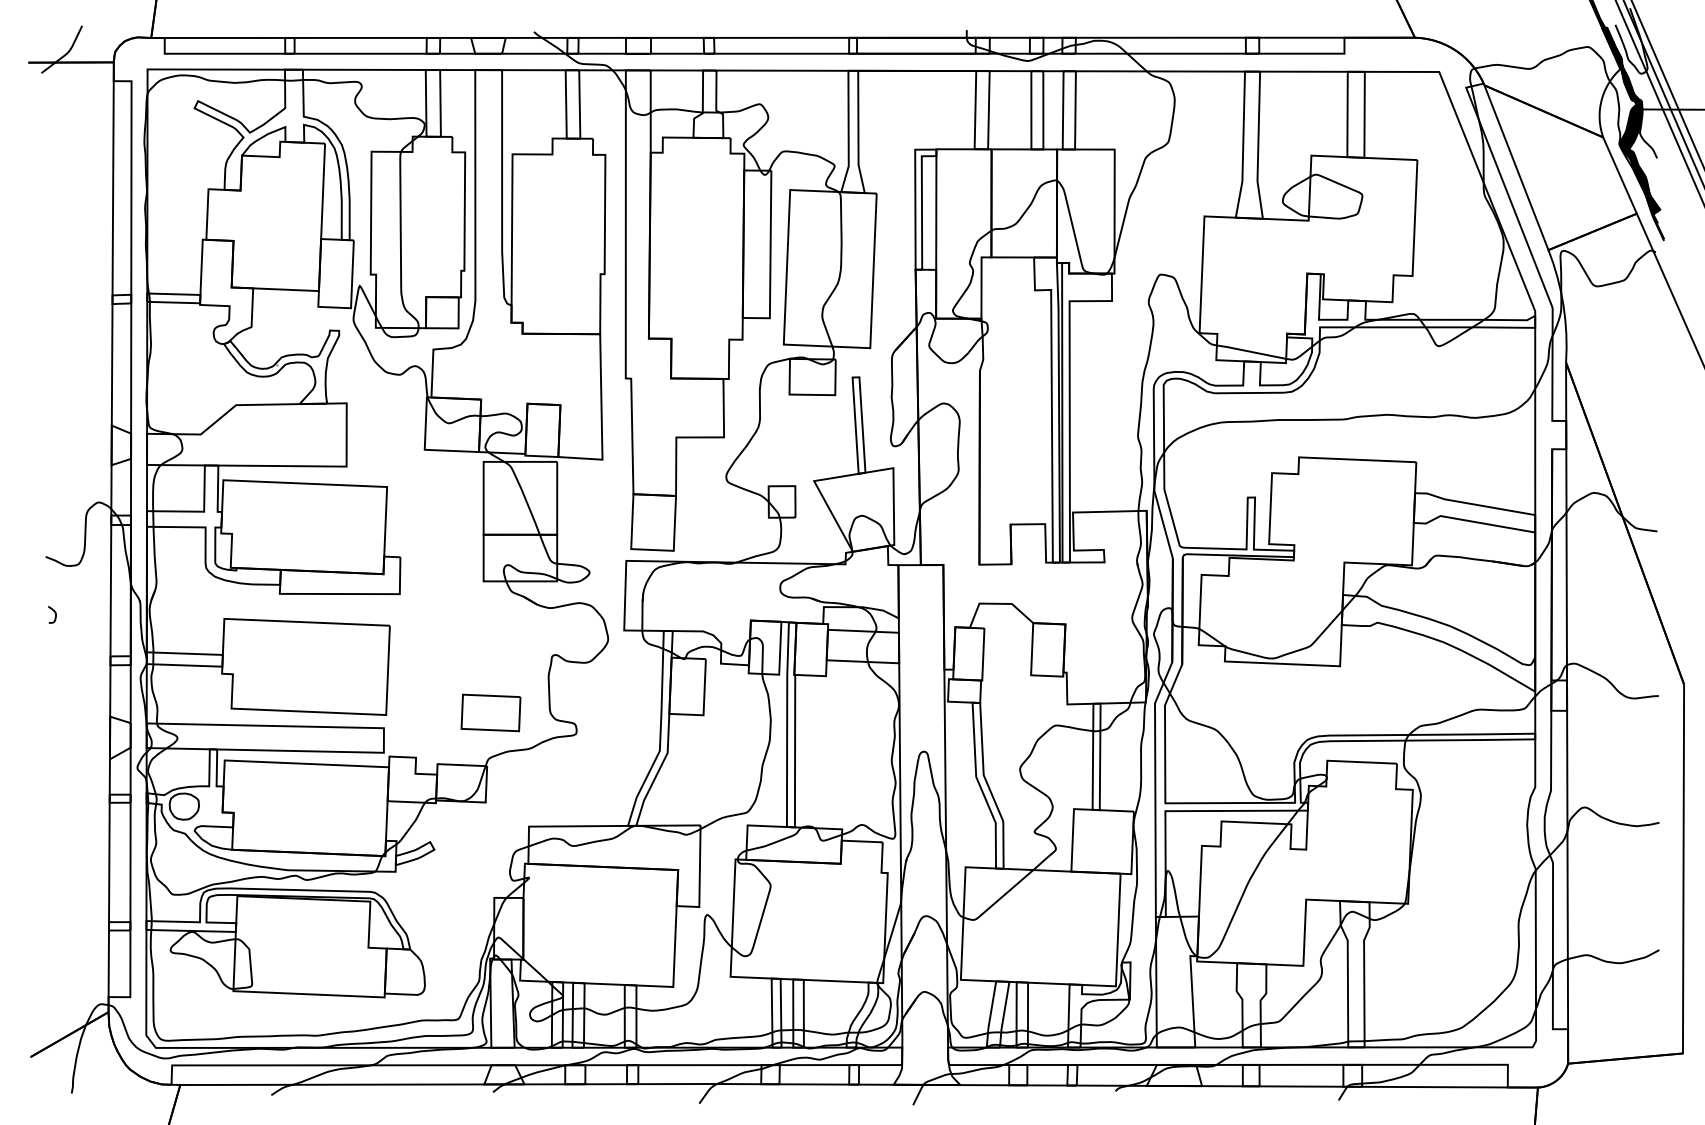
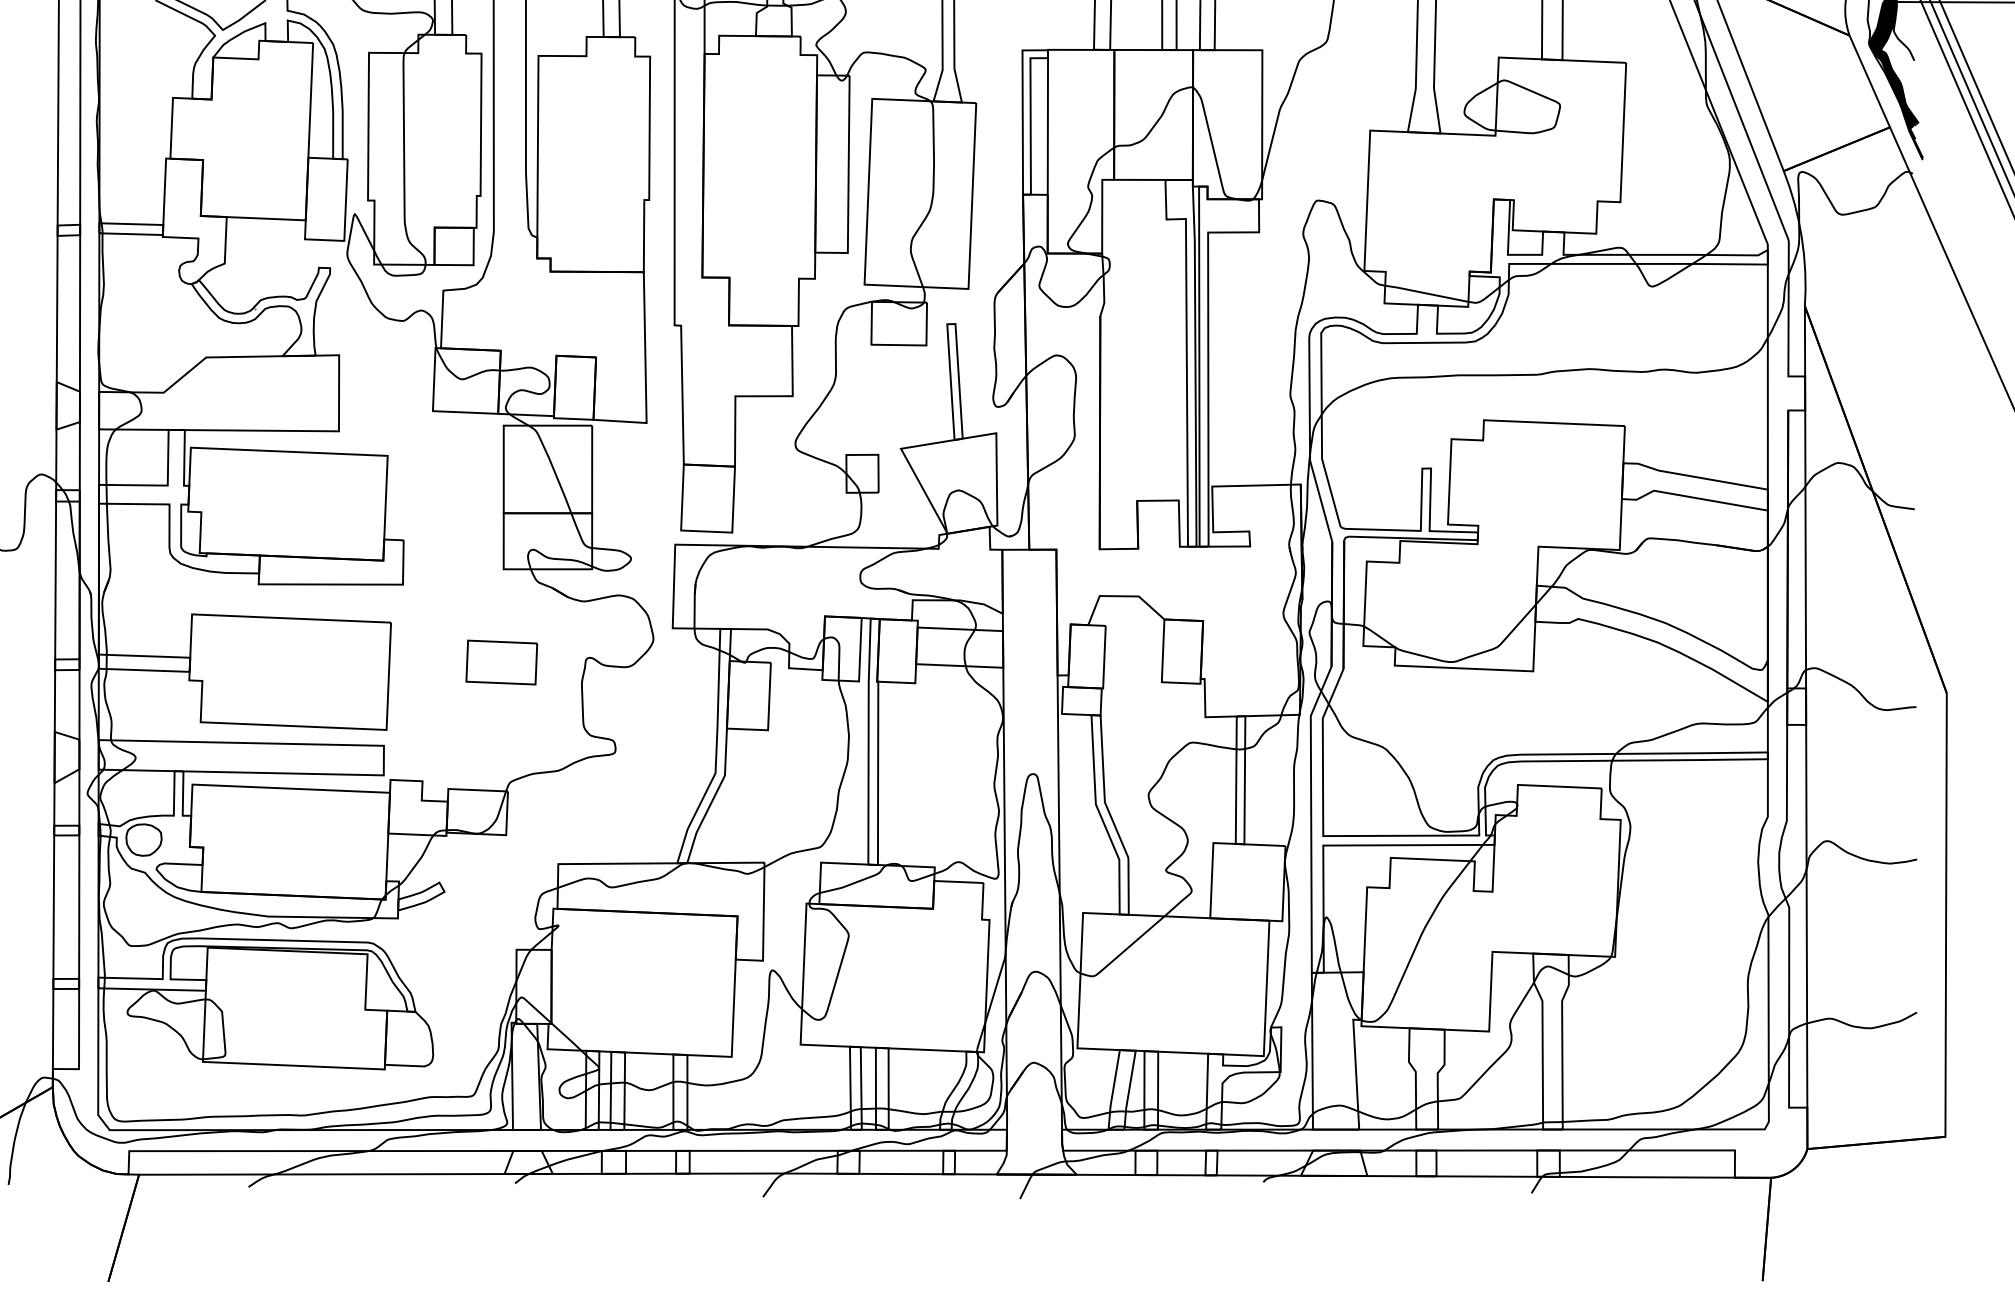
part: (490, 712) -> (501, 662), moved

